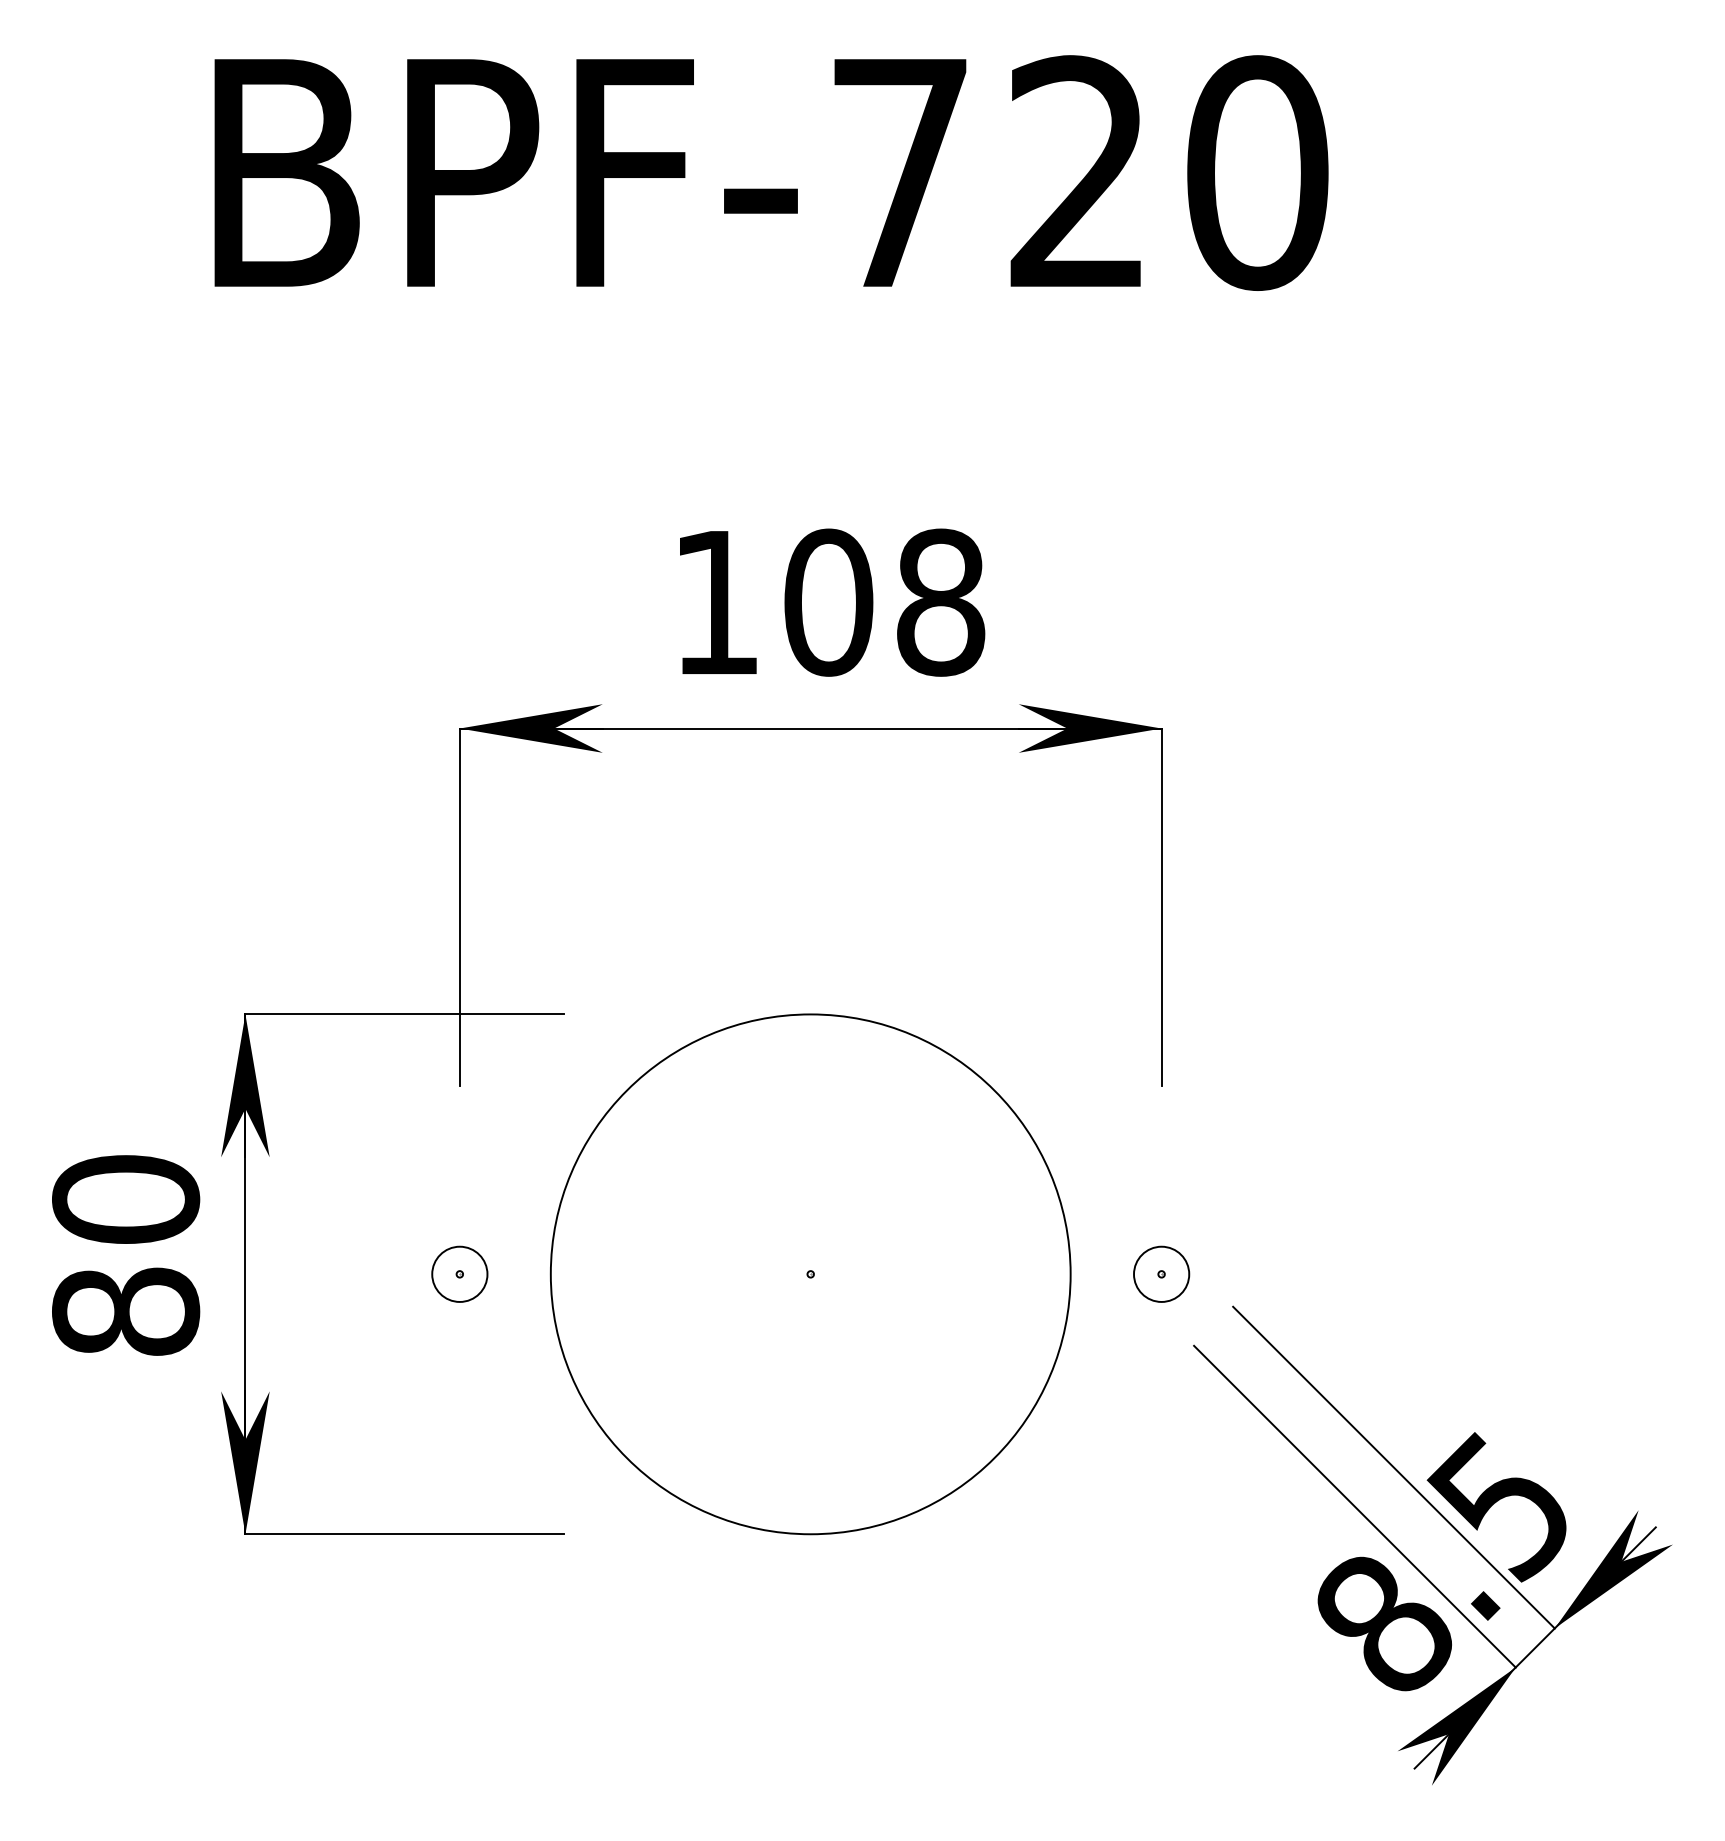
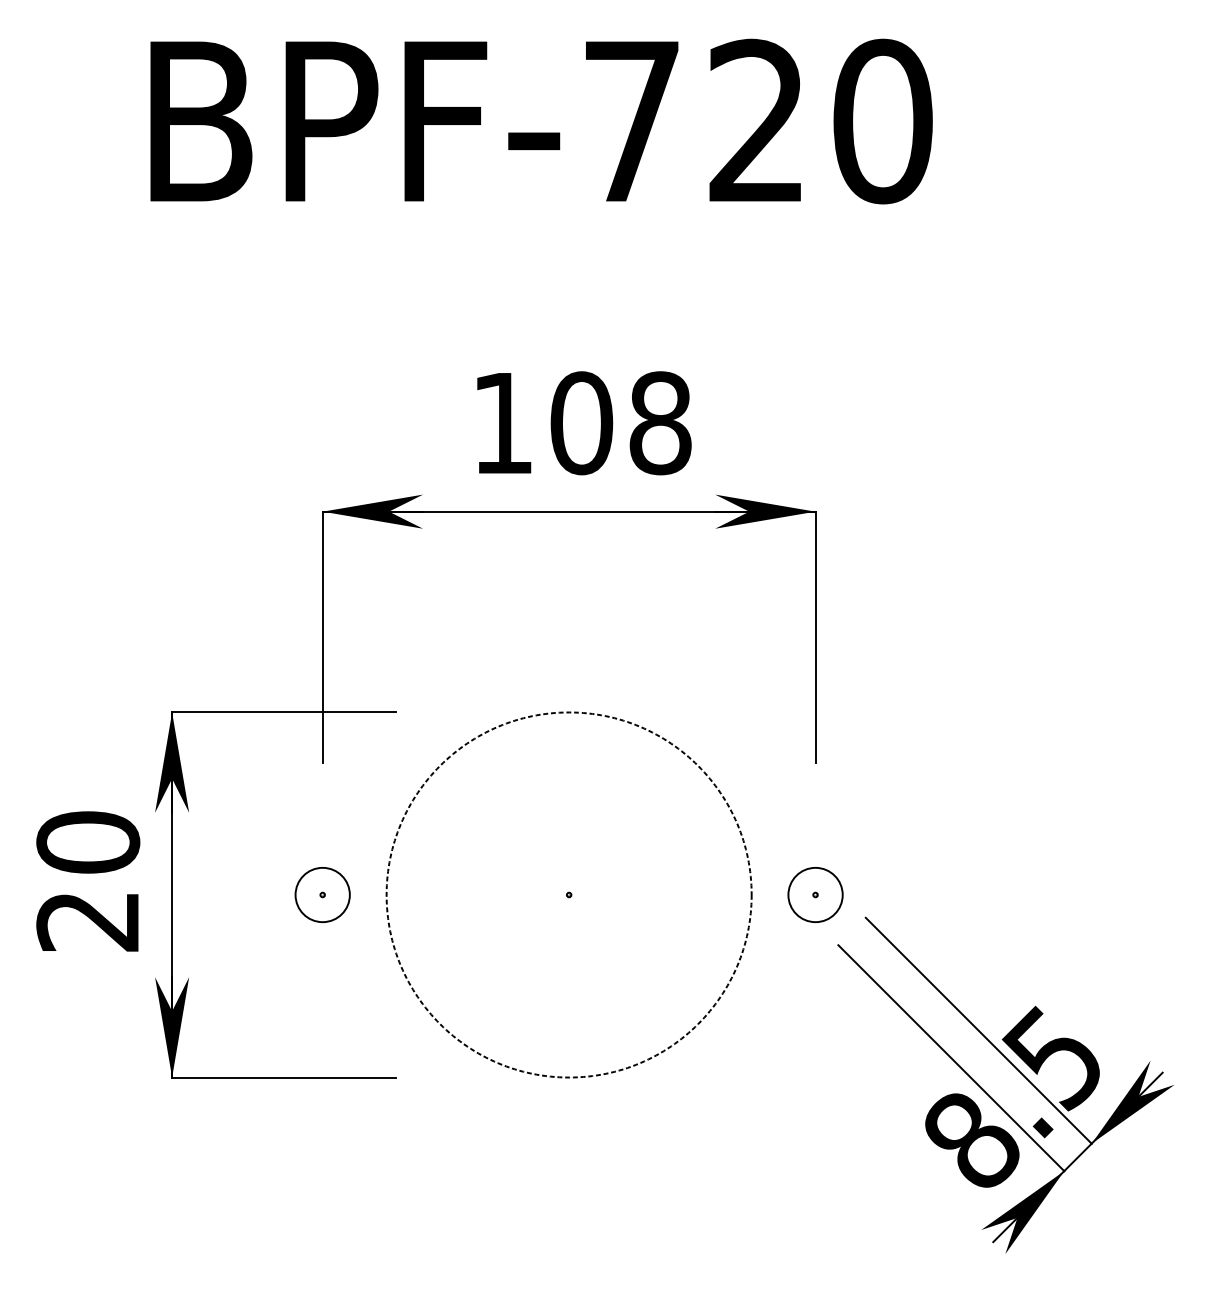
circle: (459, 1273) -> (322, 894), size x1.4
circle: (1161, 1273) -> (815, 894), size x1.4
circle: (810, 1274) -> (568, 895), solid -> dashed
text: (126, 1311) -> (88, 921), 80 -> 20

